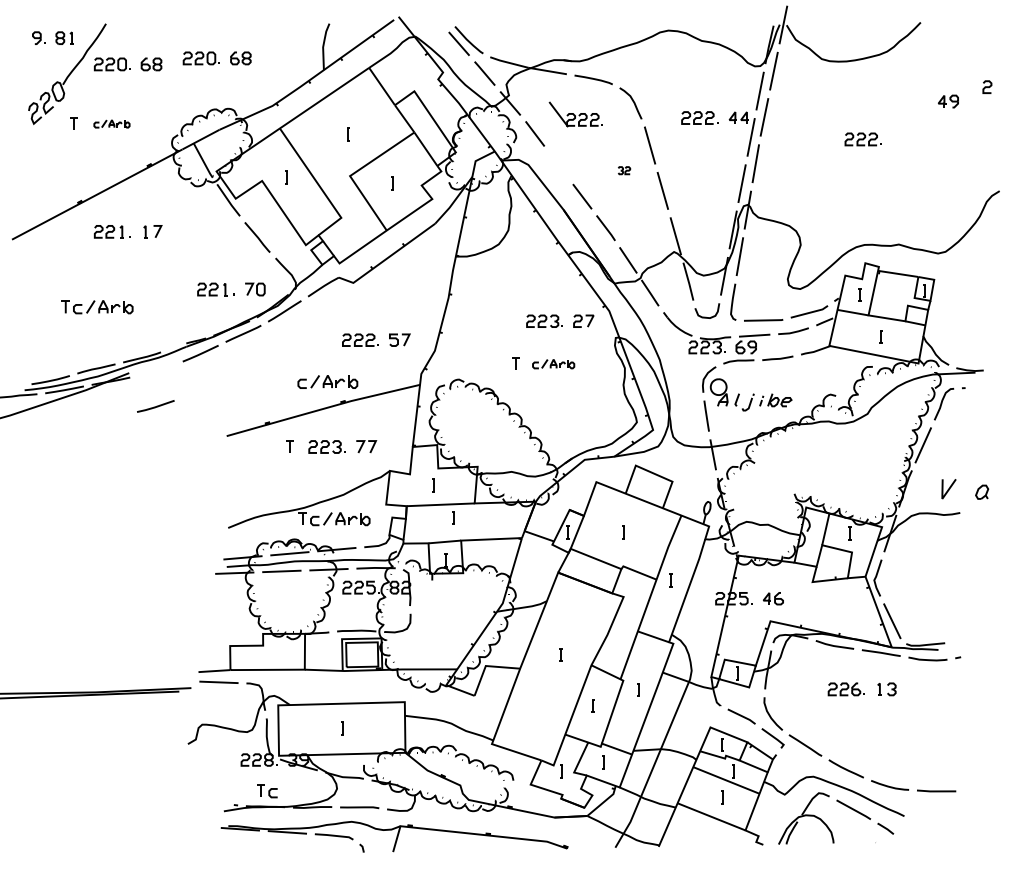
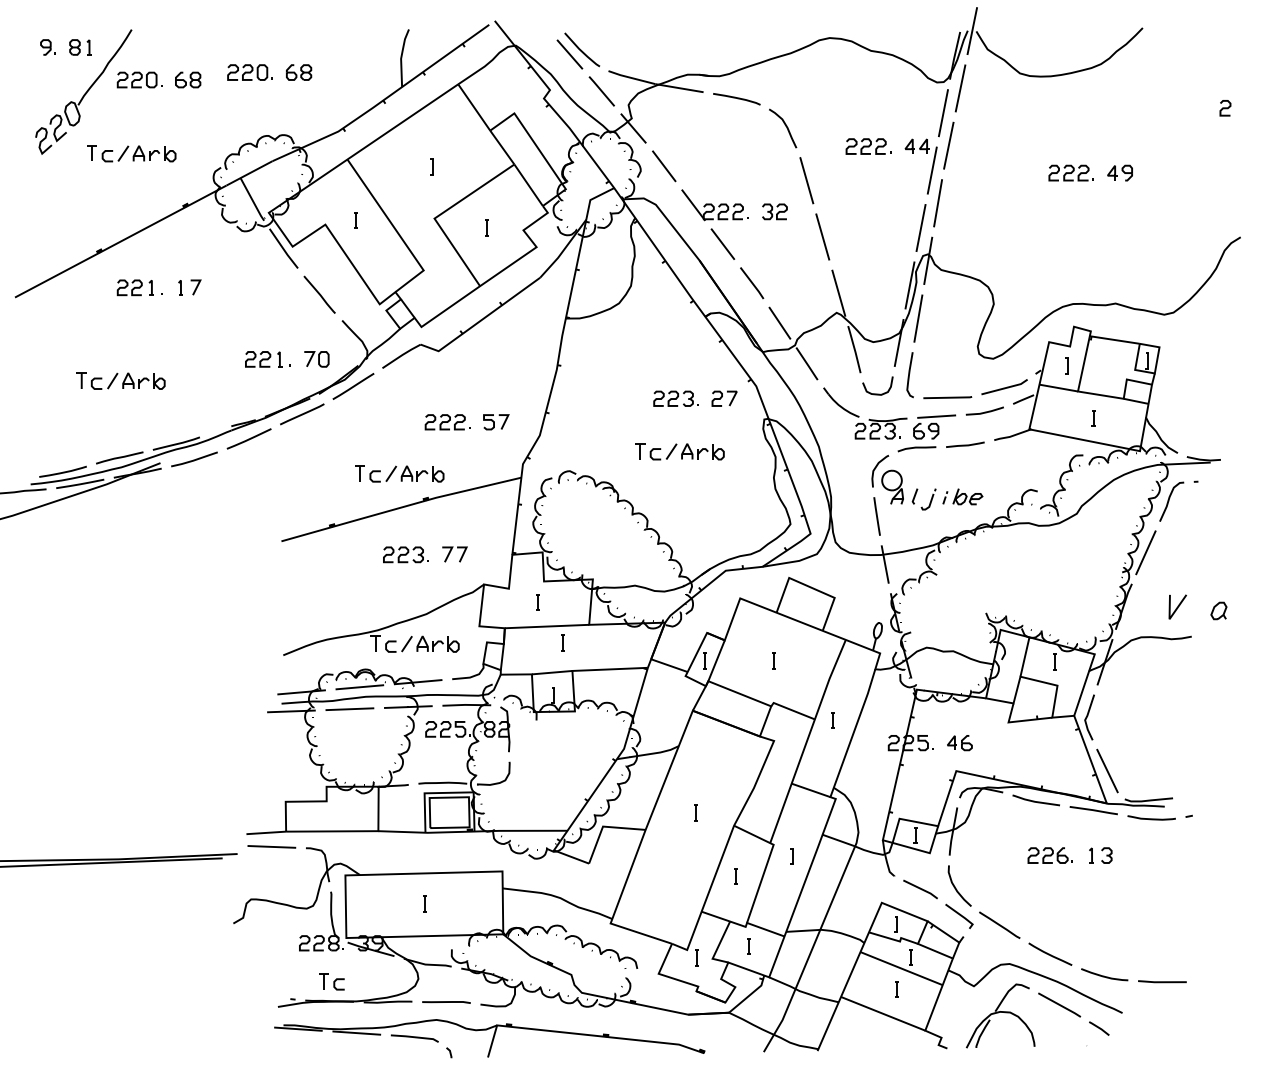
part: (947, 101) -> (1119, 172), moved
part: (575, 114) -> (714, 205), moved
part: (111, 123) -> (138, 153), size x1.67
part: (624, 170) -> (774, 211), size x1.67
part: (553, 363) -> (686, 451), size x1.43
line: (155, 406) -> (194, 459), moved
part: (289, 446) -> (359, 473), moved

